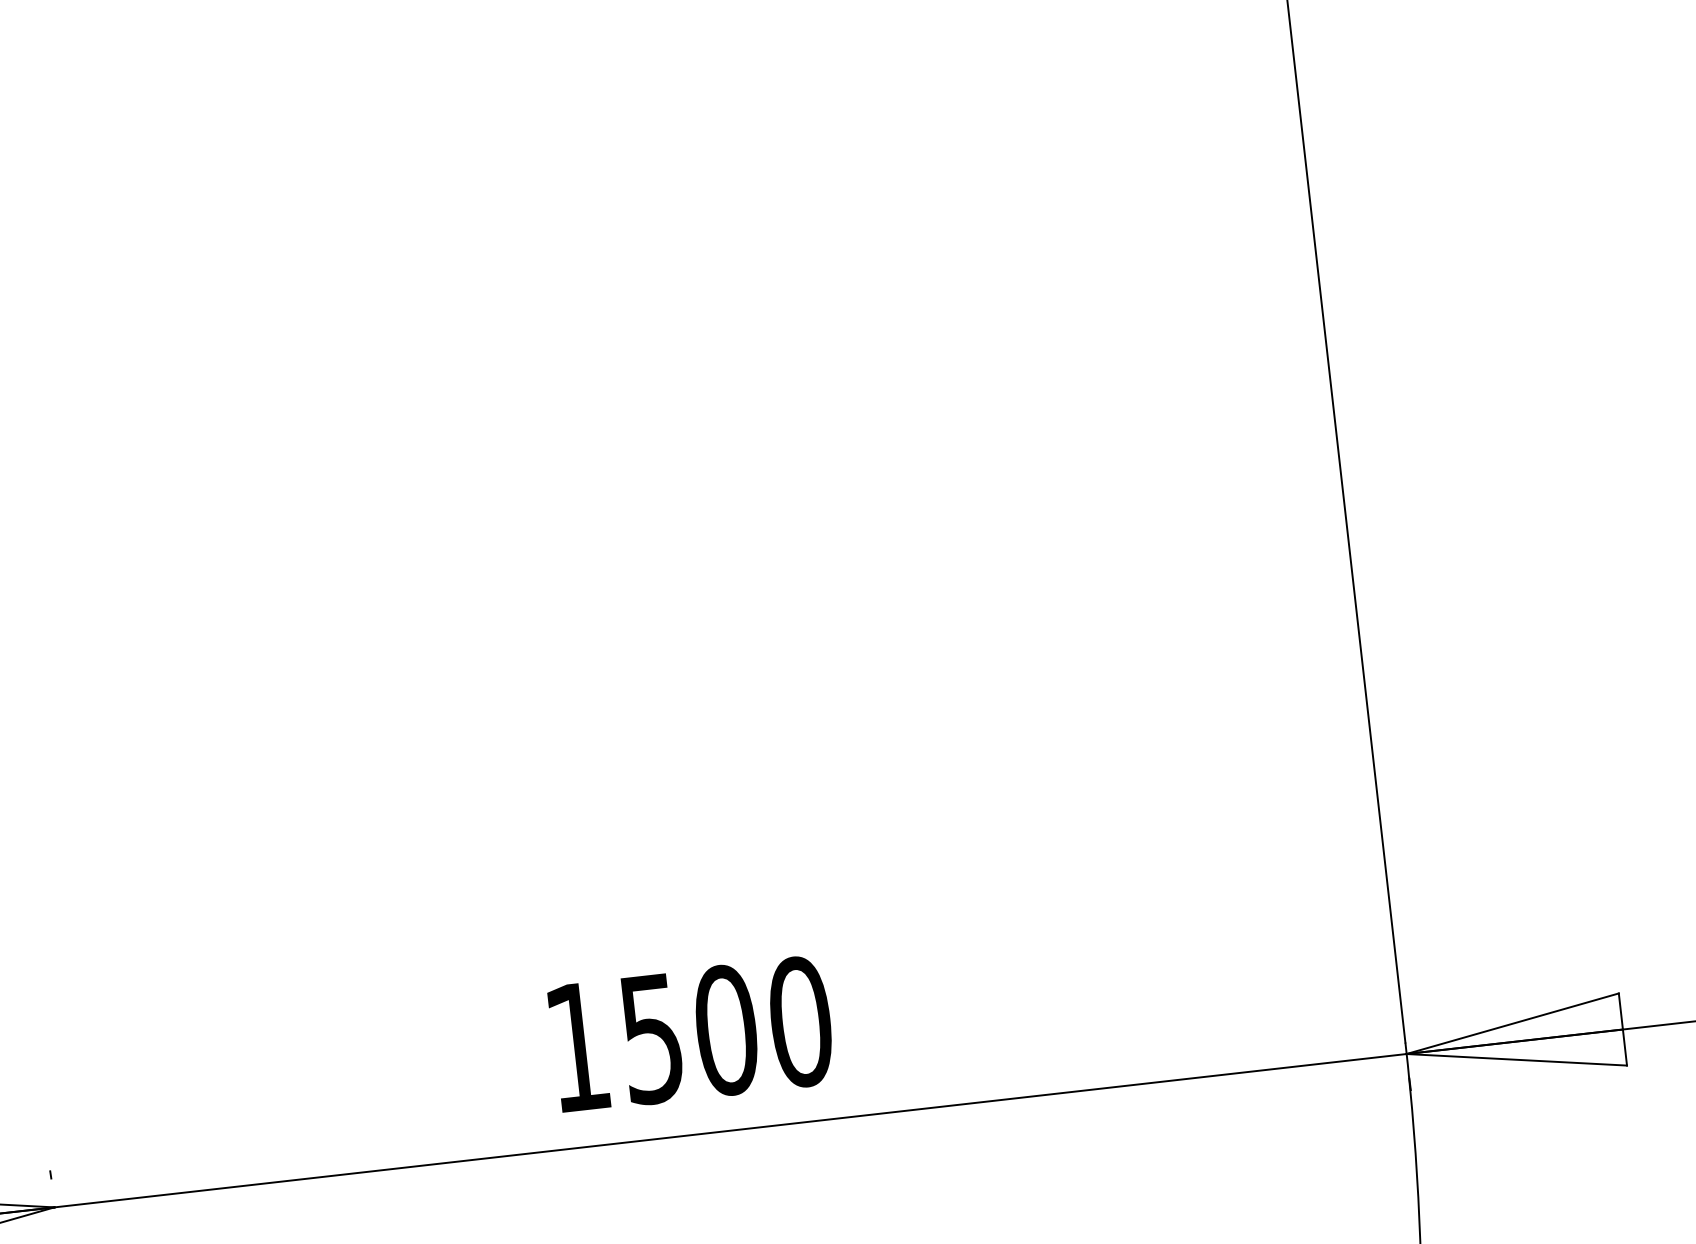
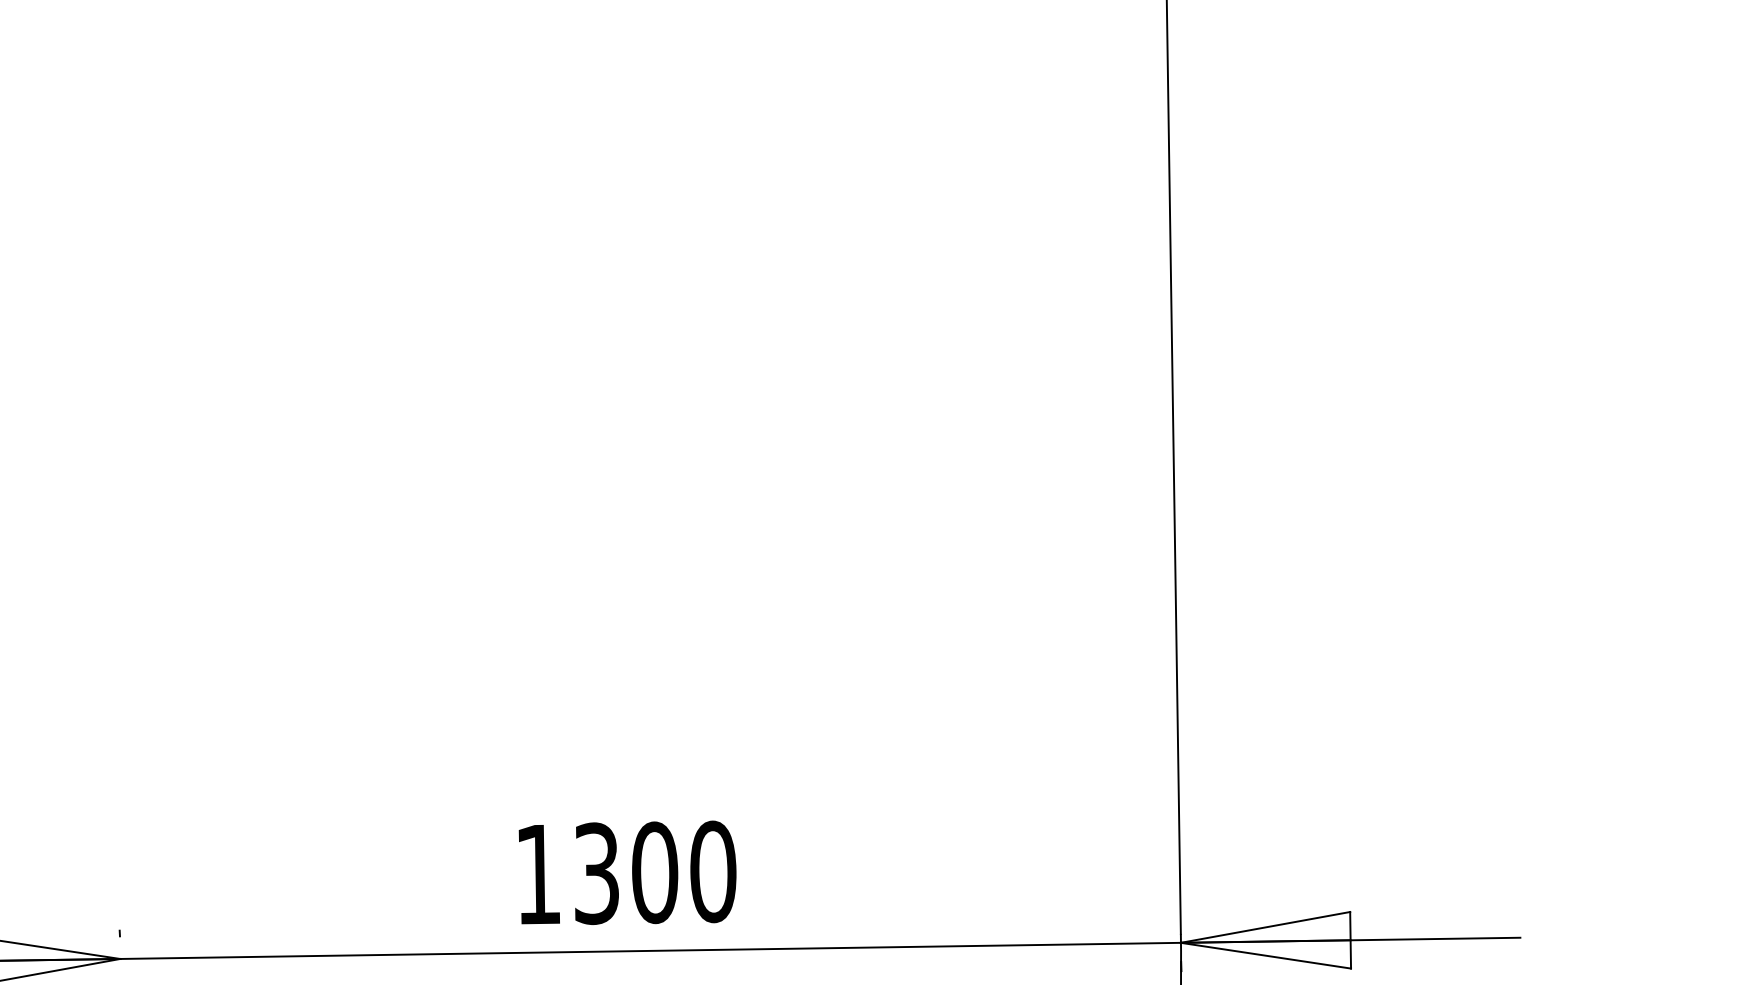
text: (651, 1038) -> (596, 873), 1500 -> 1300

